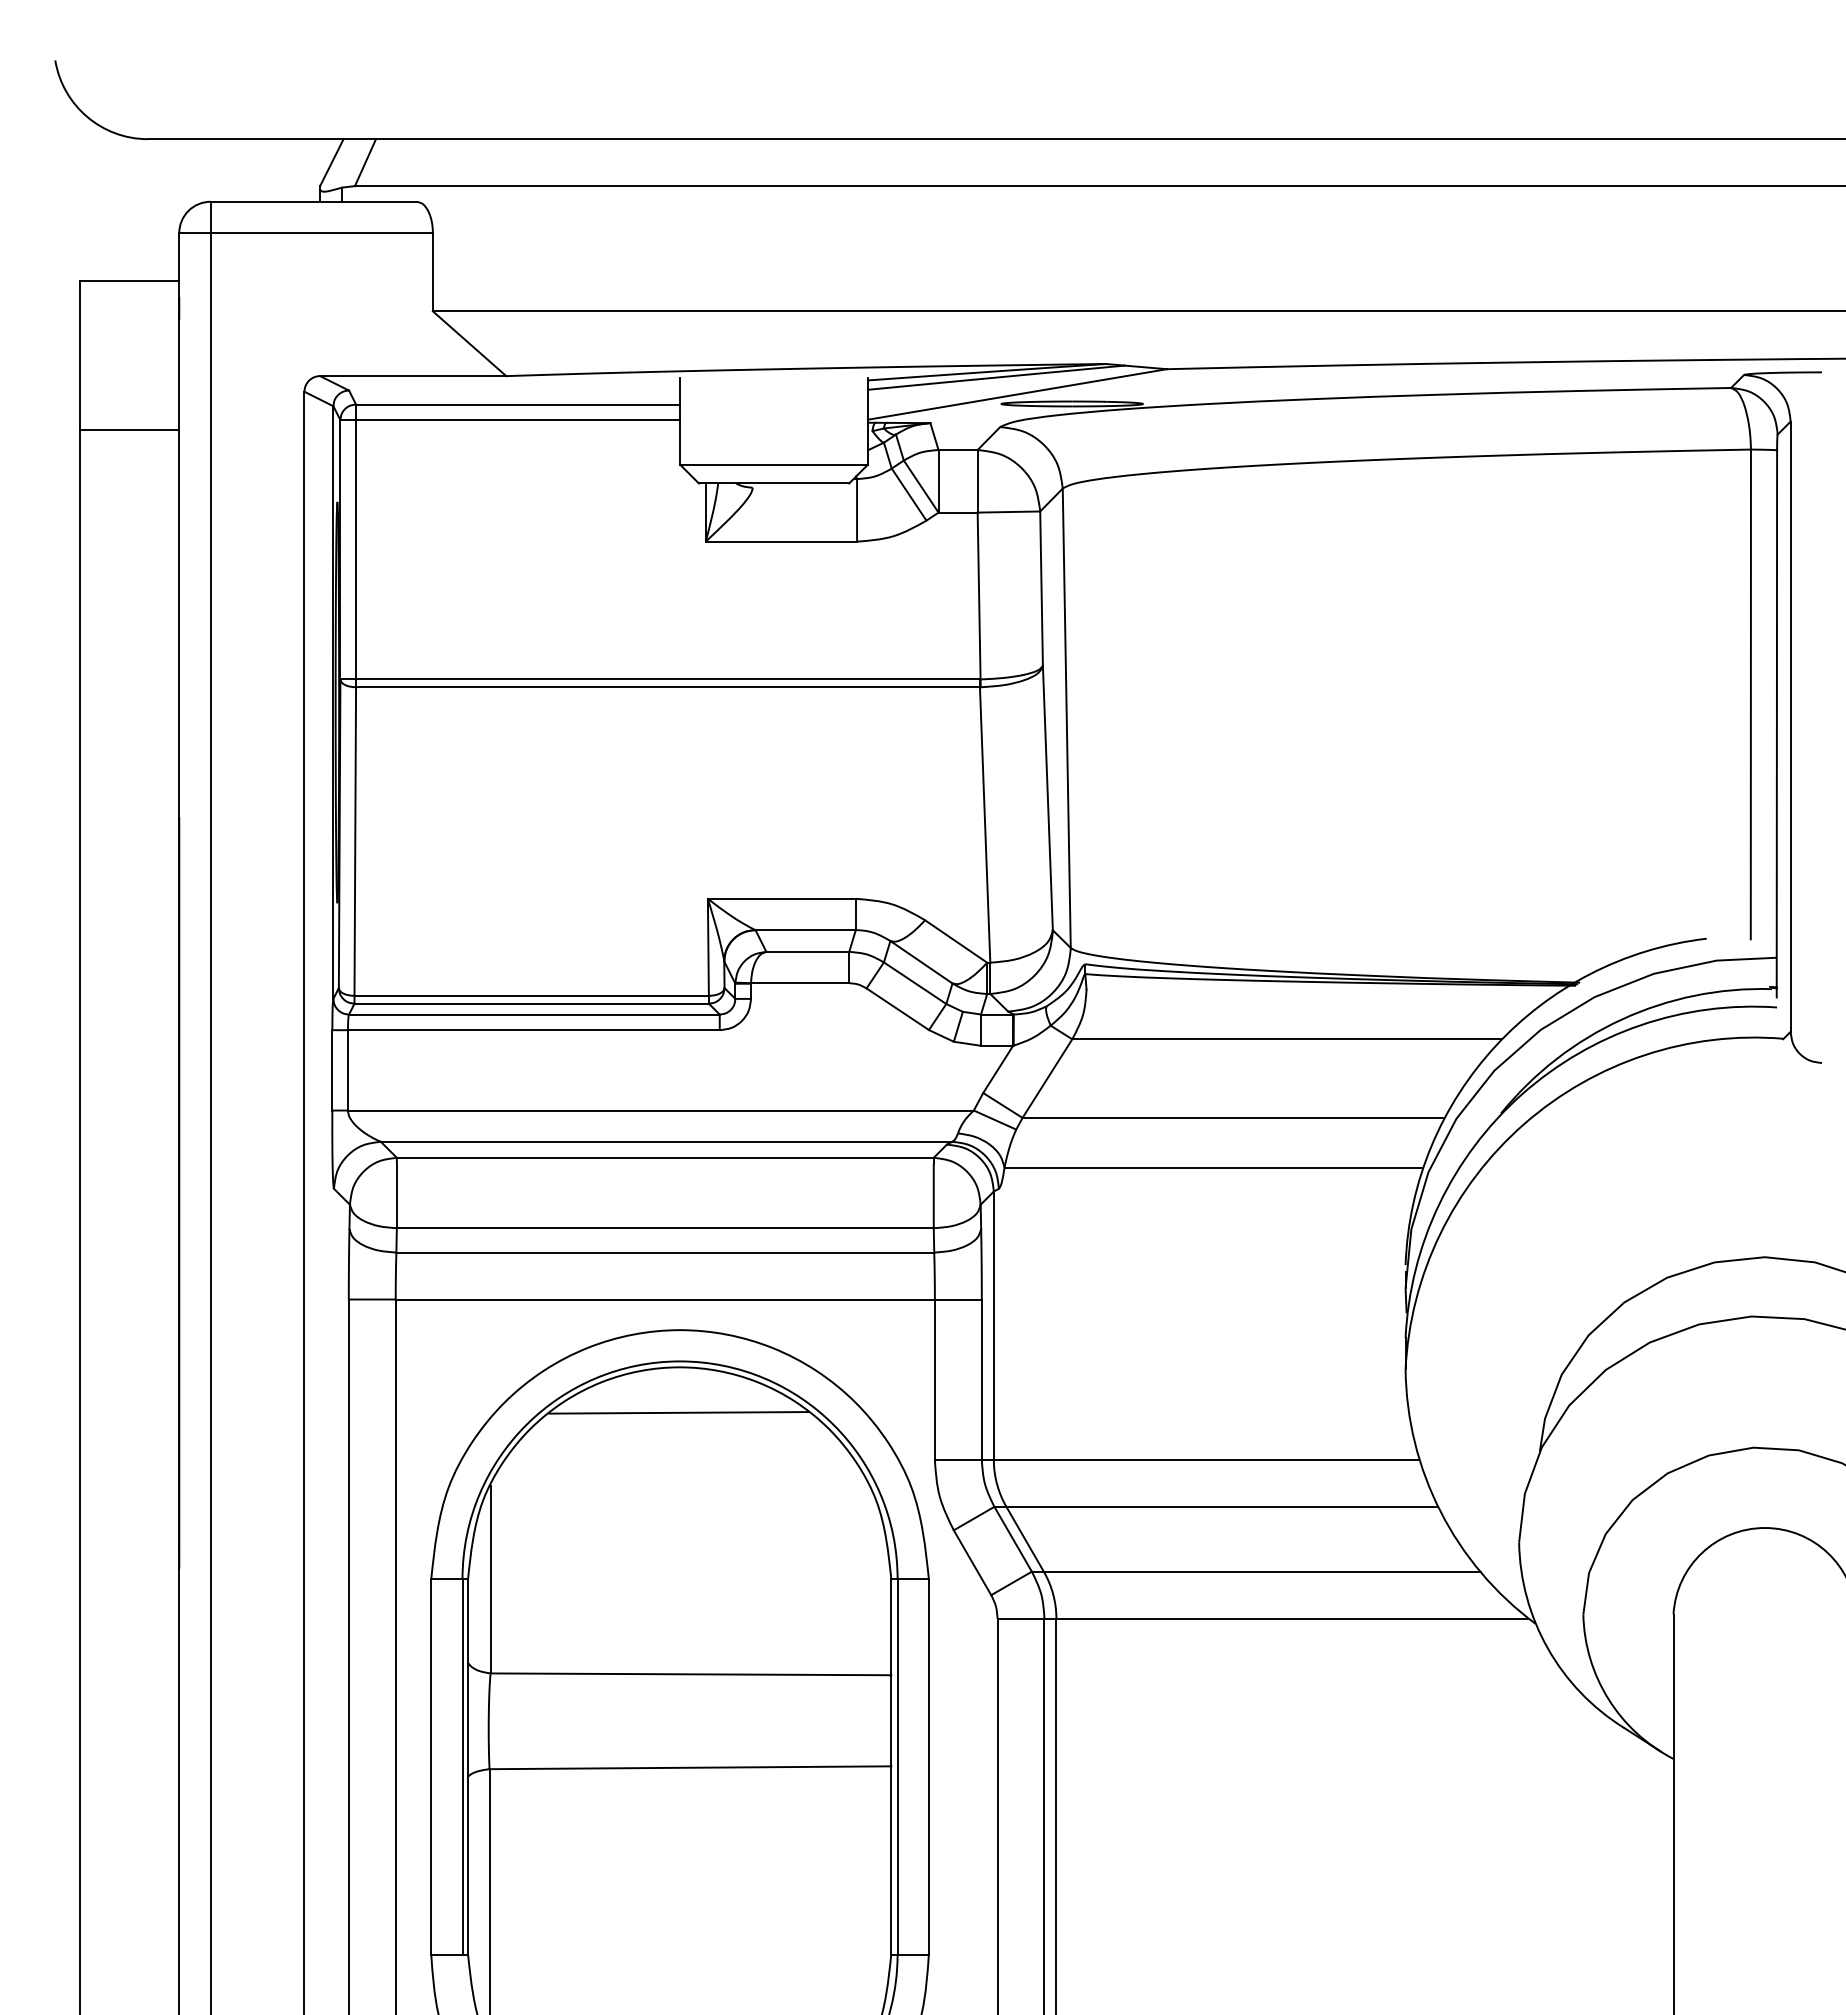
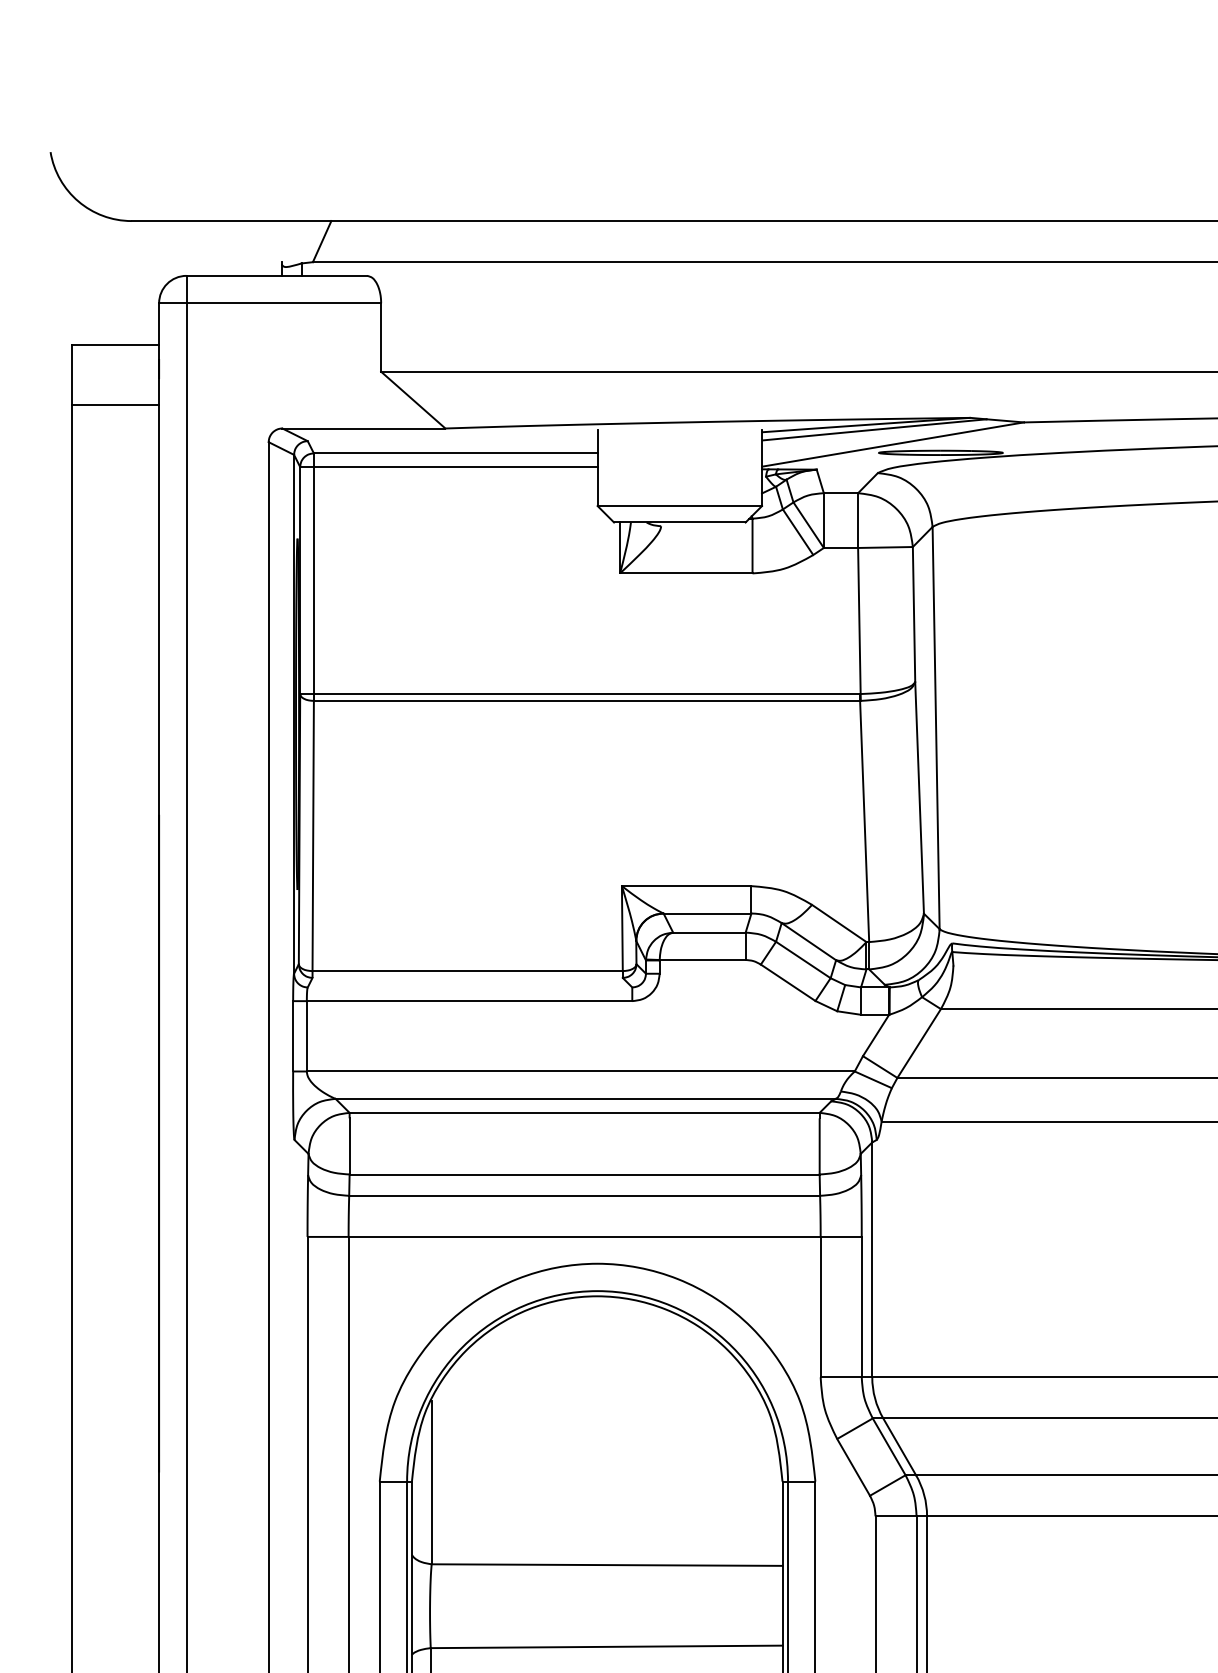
line: (331, 162) -> (292, 241), removed
line: (129, 429) -> (115, 405), moved
line: (531, 1003) -> (467, 977), removed
line: (534, 1014) -> (470, 987), removed
line: (678, 1412) -> (596, 1335), removed

